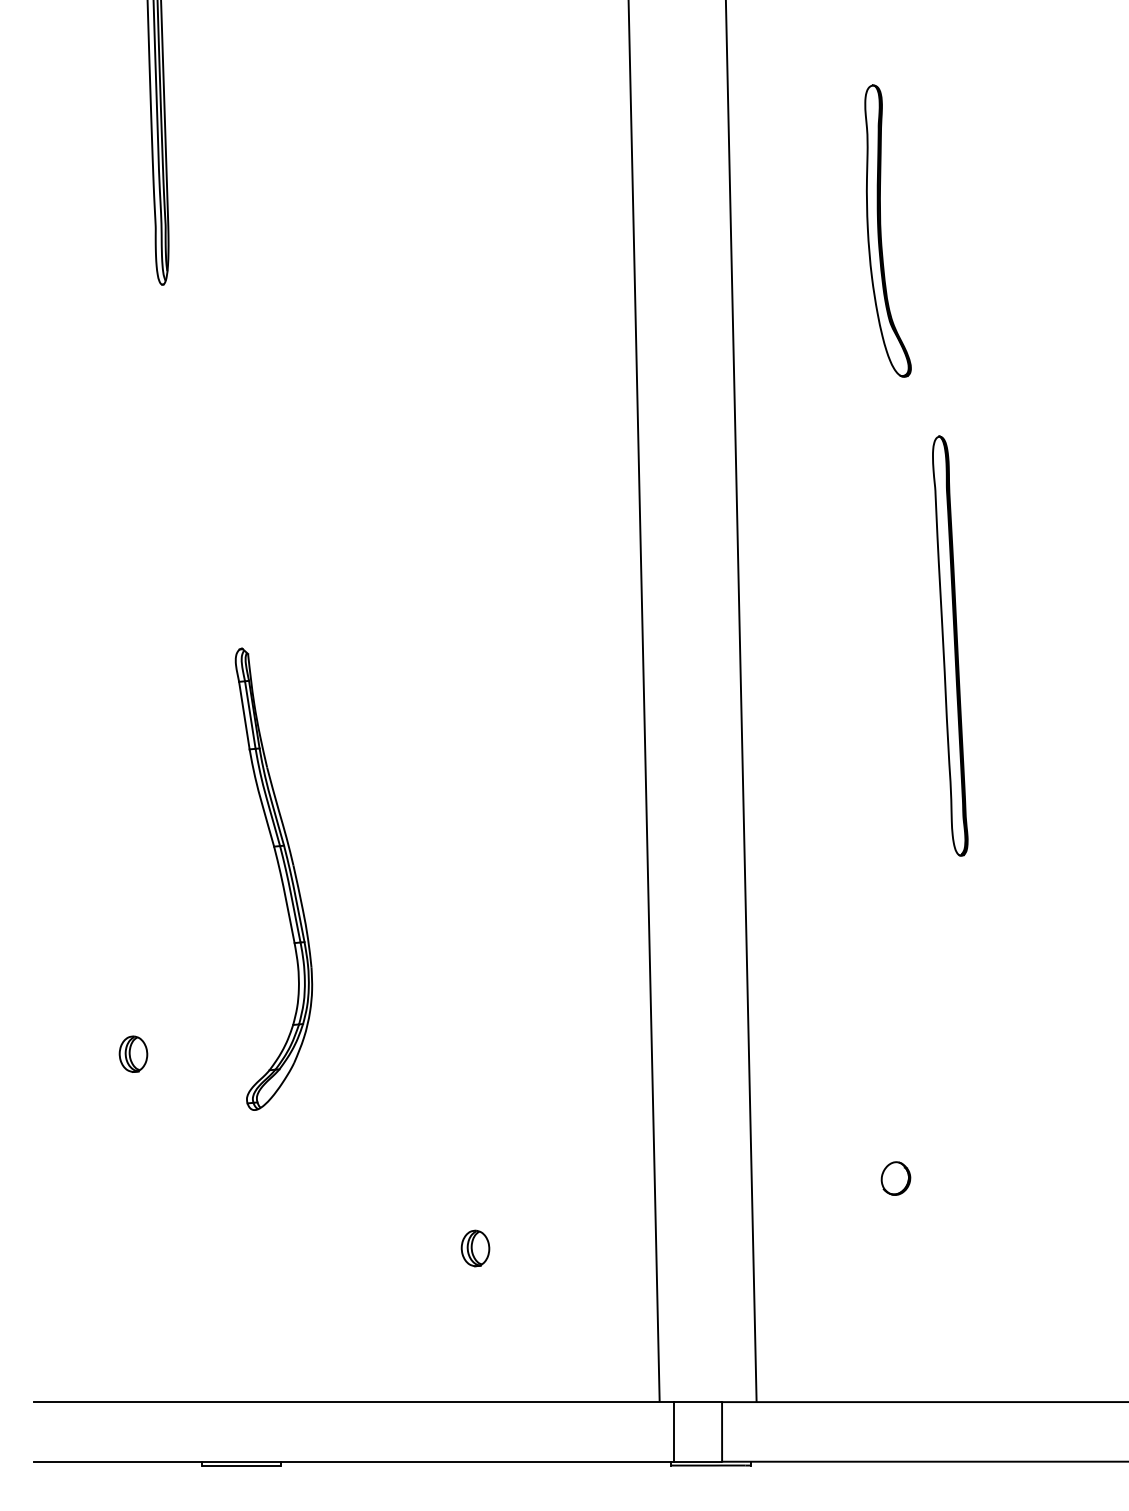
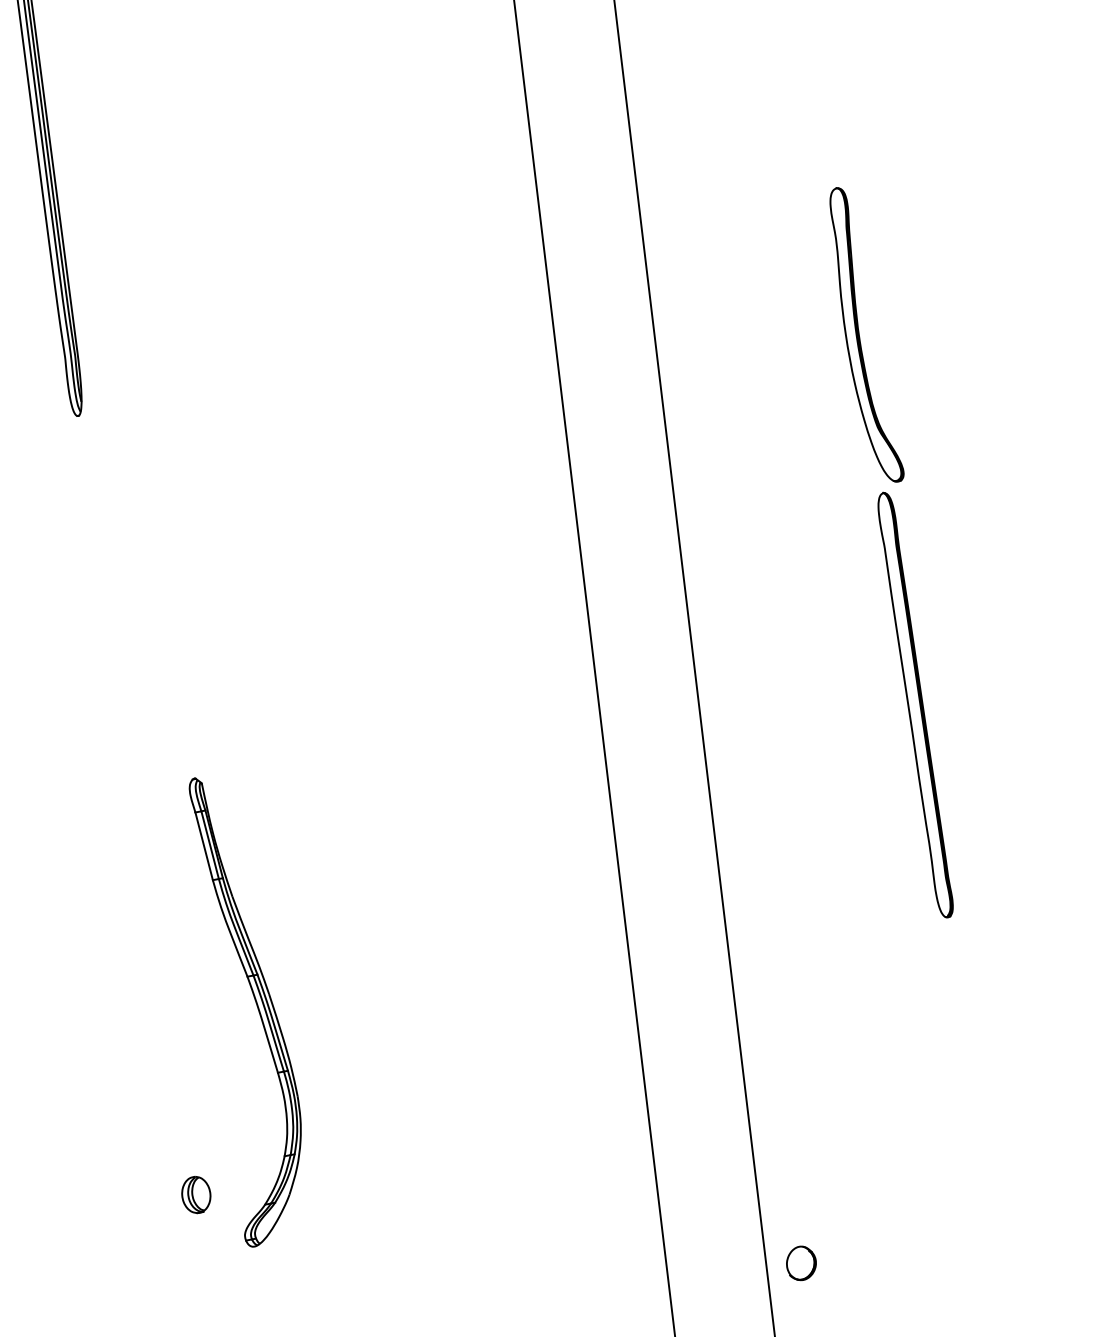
part: (887, 230) -> (866, 334), moved
part: (133, 1053) -> (196, 1194), moved
part: (895, 1178) -> (800, 1263), moved

